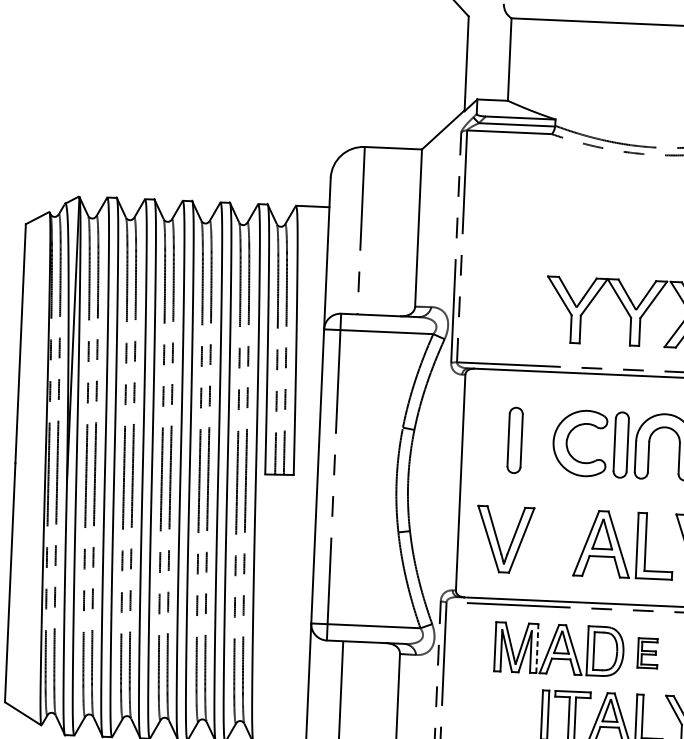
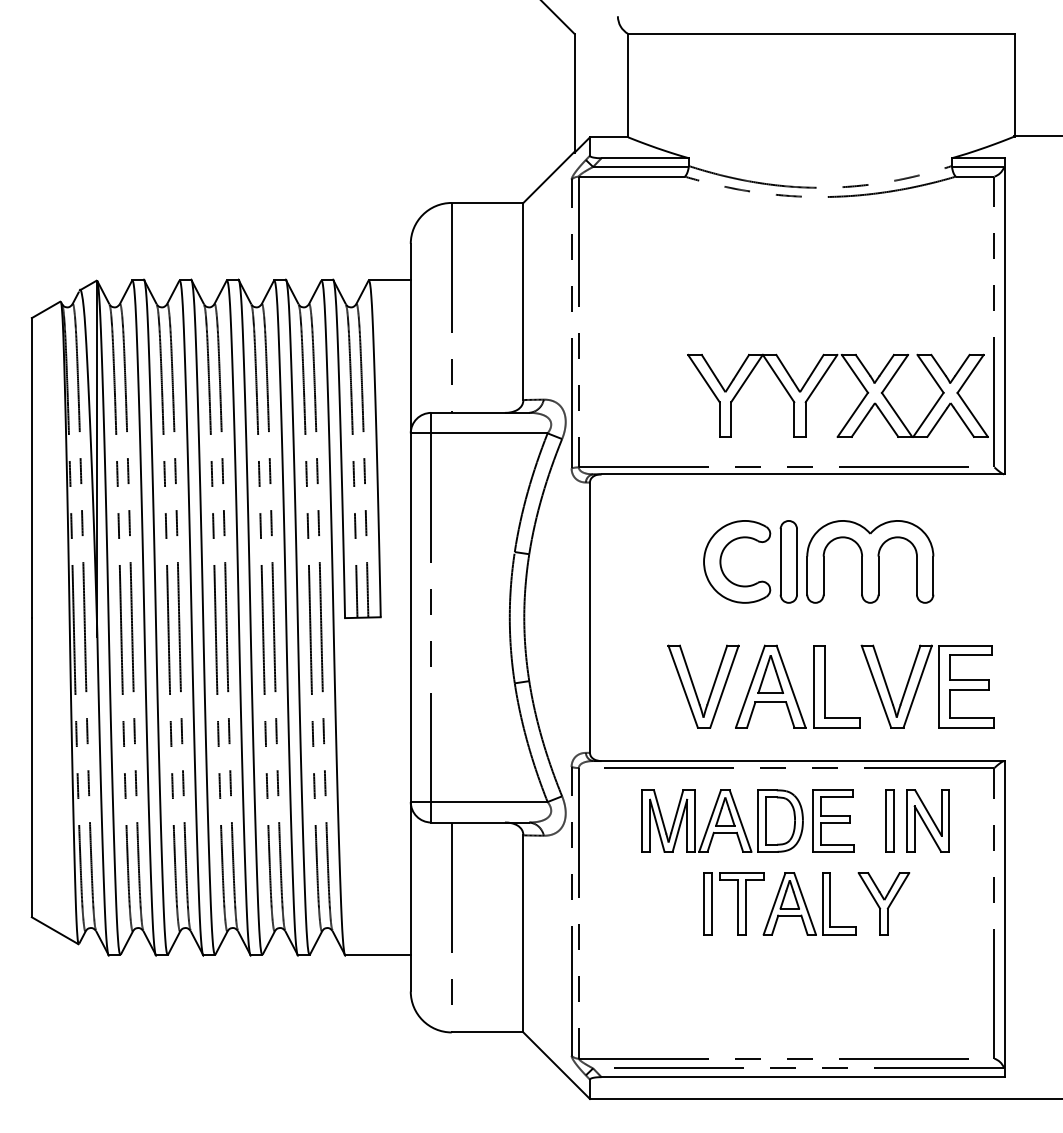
part: (514, 440) -> (655, 561), removed
part: (498, 540) -> (695, 688), moved
line: (537, 648) -> (695, 821), dashed -> solid
part: (647, 652) -> (833, 820), size x1.67

